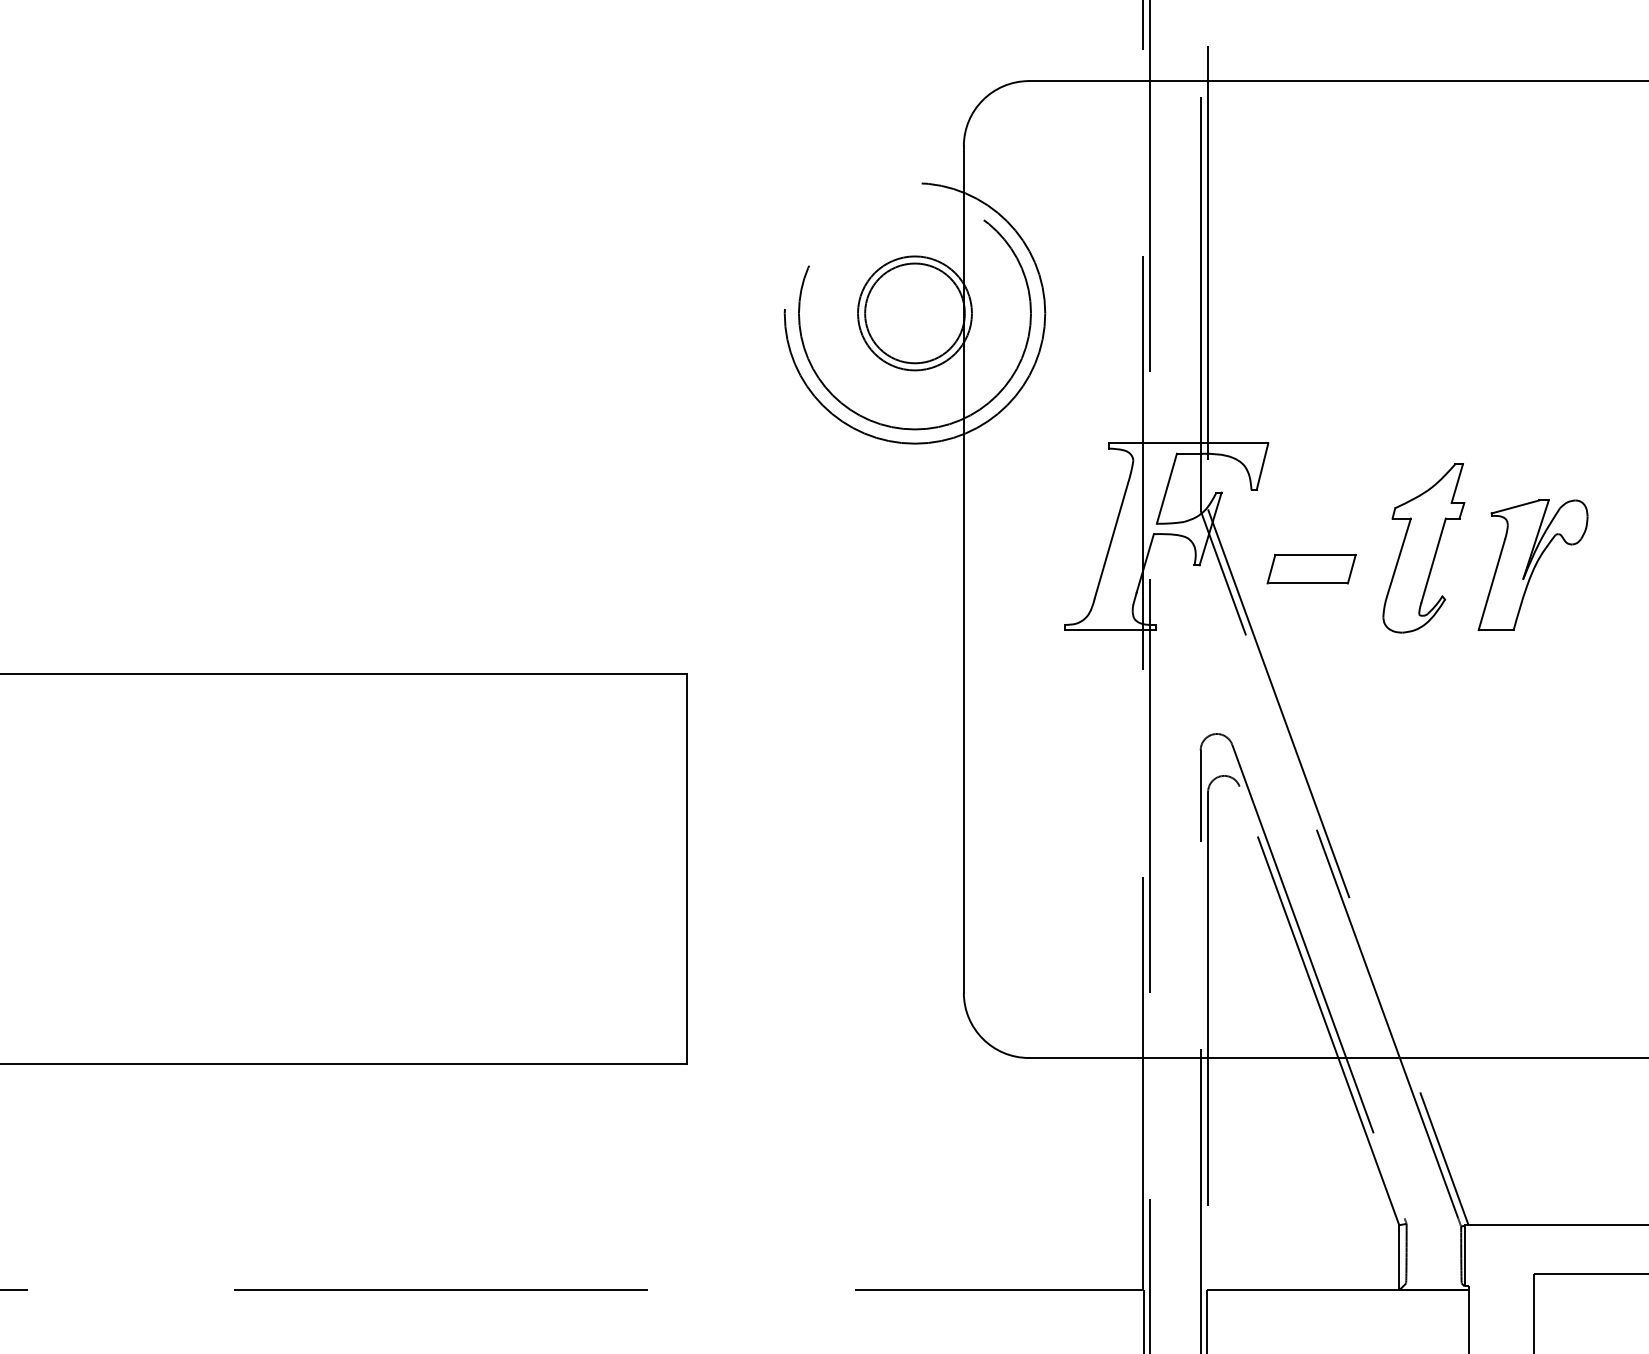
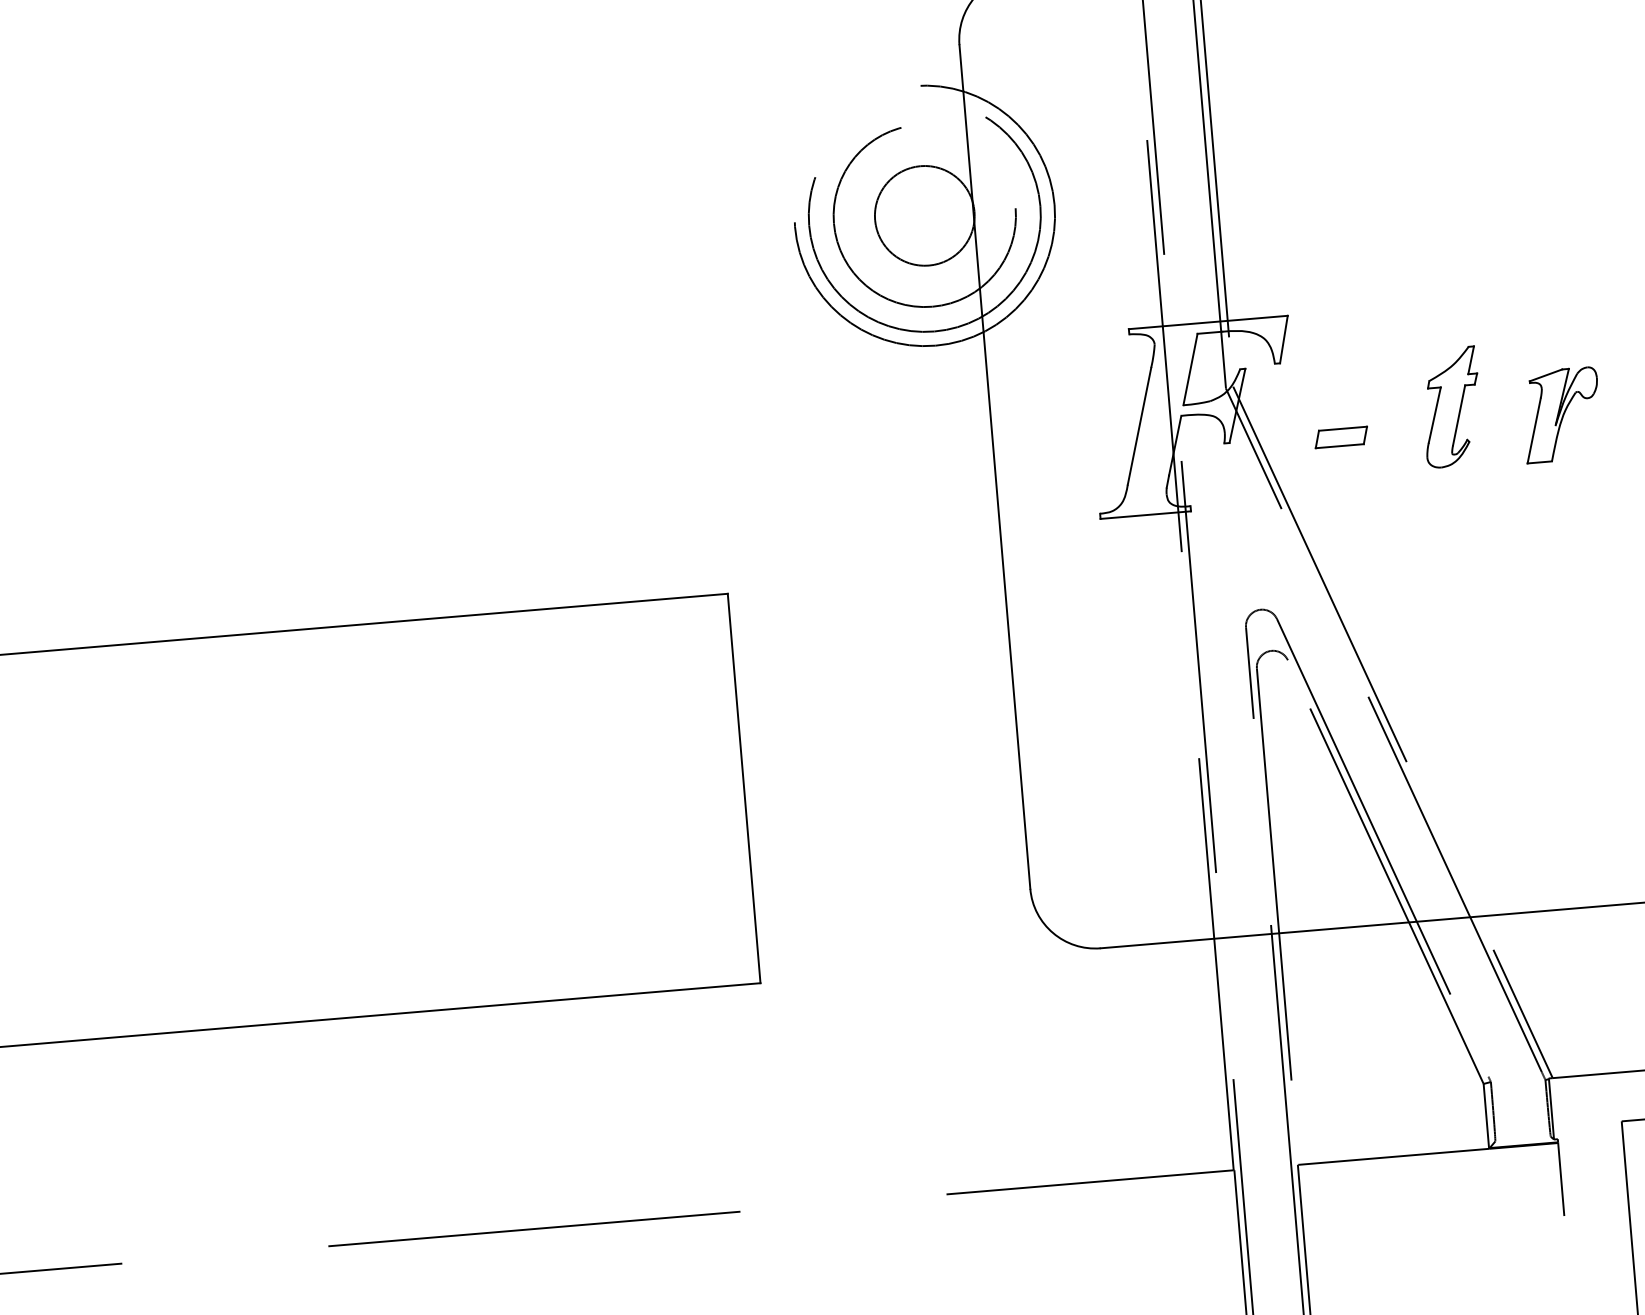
circle: (914, 313) -> (924, 215), size x1.6
part: (1423, 548) -> (1451, 407), size x0.7
part: (1532, 564) -> (1561, 414), size x0.7
part: (1311, 568) -> (1341, 436), size x0.6

